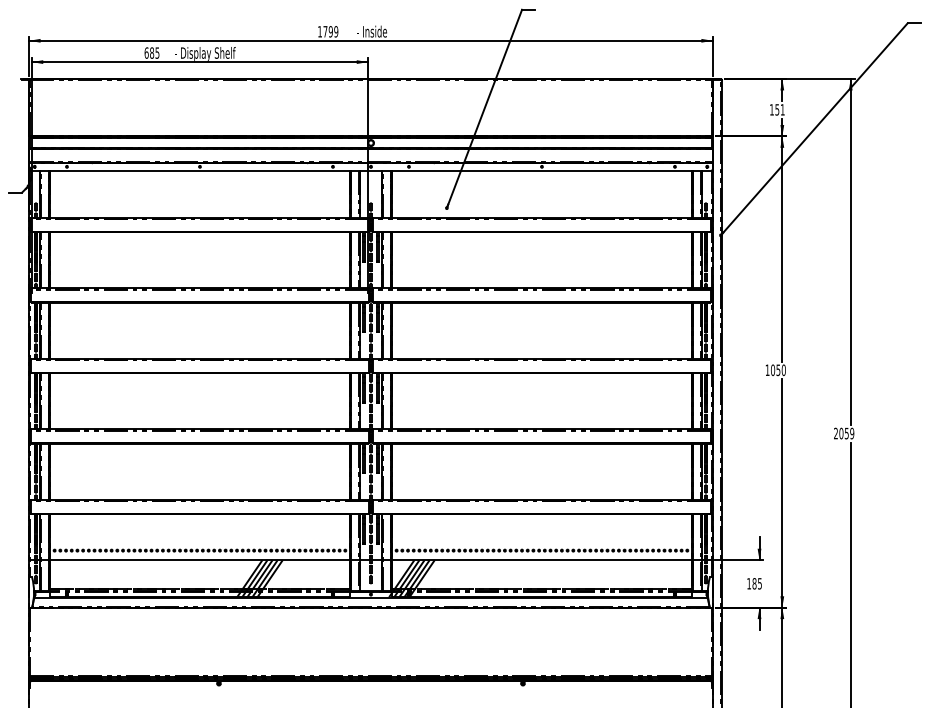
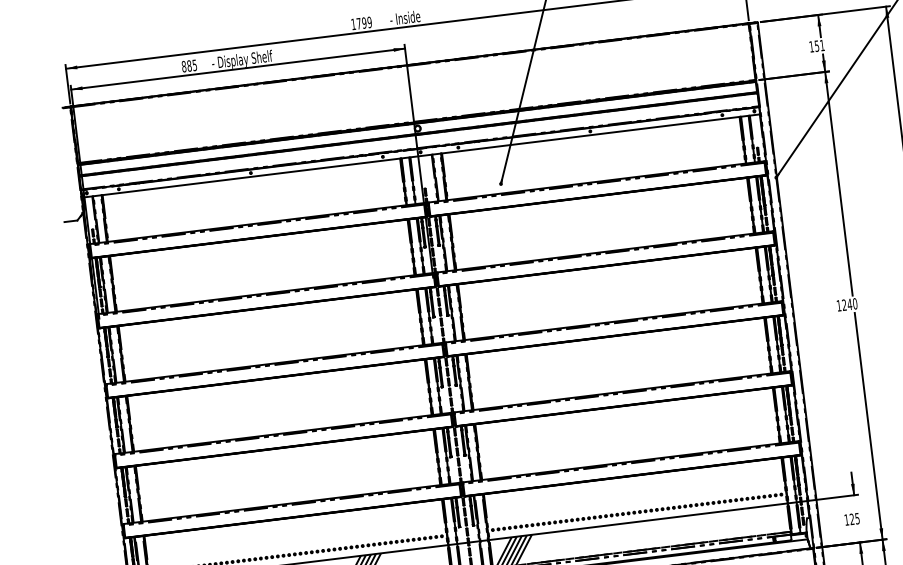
text: (146, 52) -> (183, 66), 685 -> 885
text: (775, 370) -> (846, 305), 1050 -> 1240
text: (754, 583) -> (852, 519), 185 -> 125

